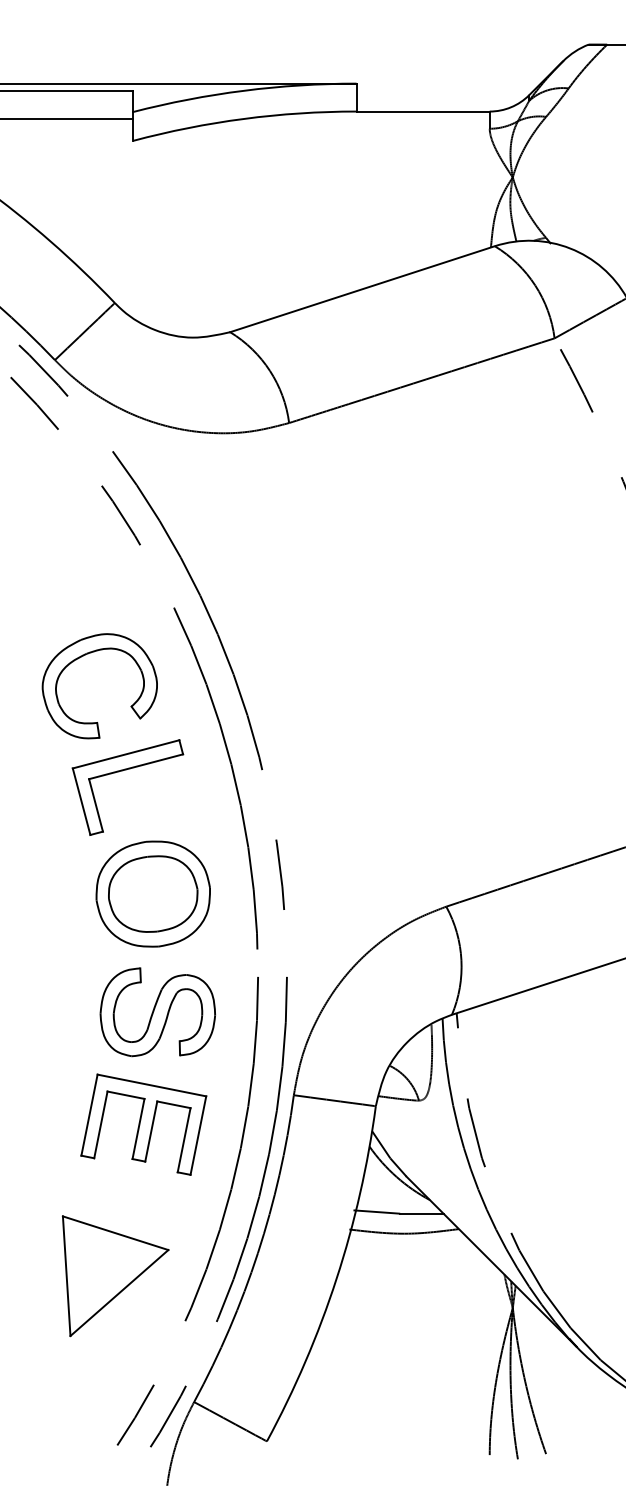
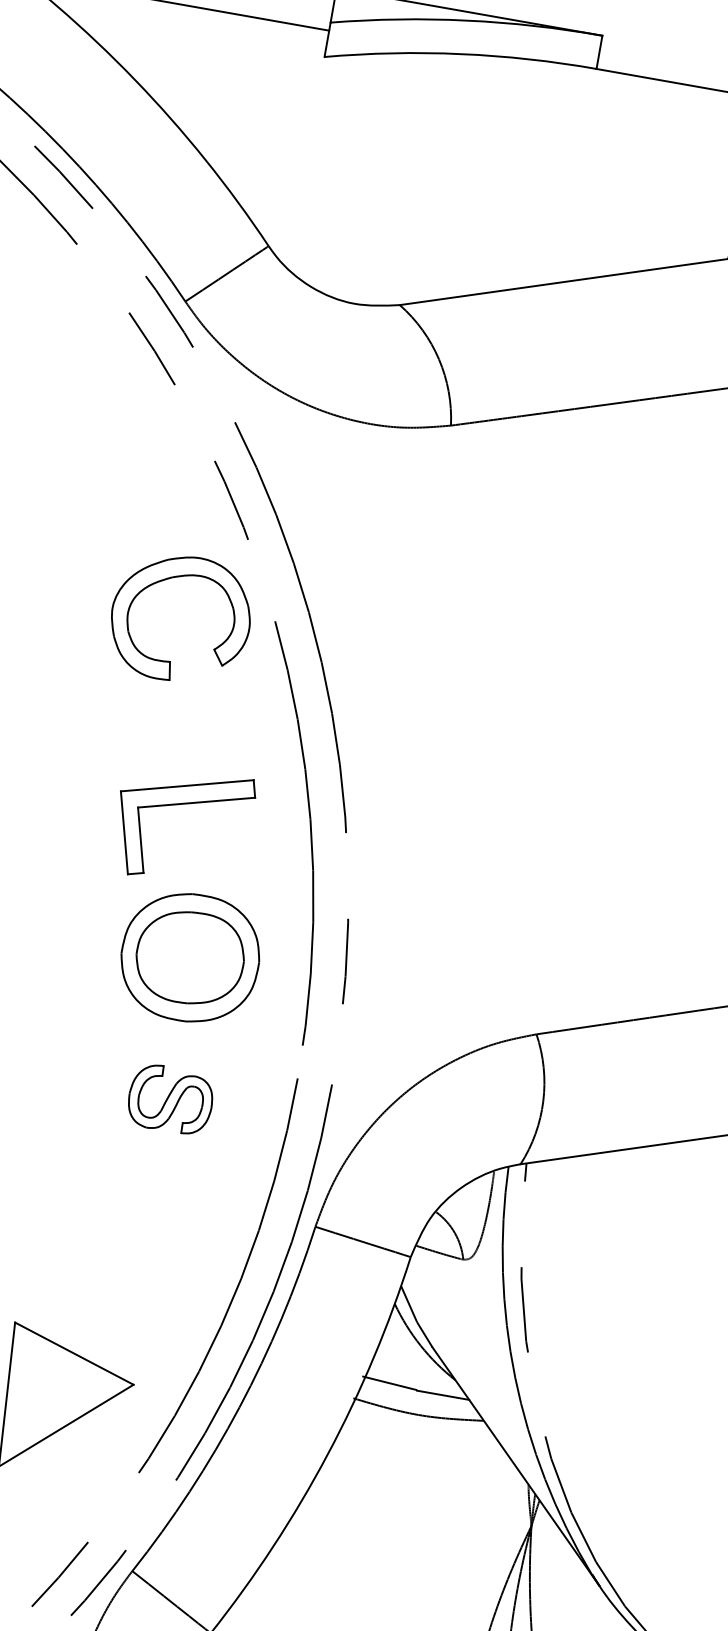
part: (88, 654) -> (174, 578), moved
part: (157, 1012) -> (170, 1099), size x0.6
part: (143, 1124) -> (130, 1230), removed

